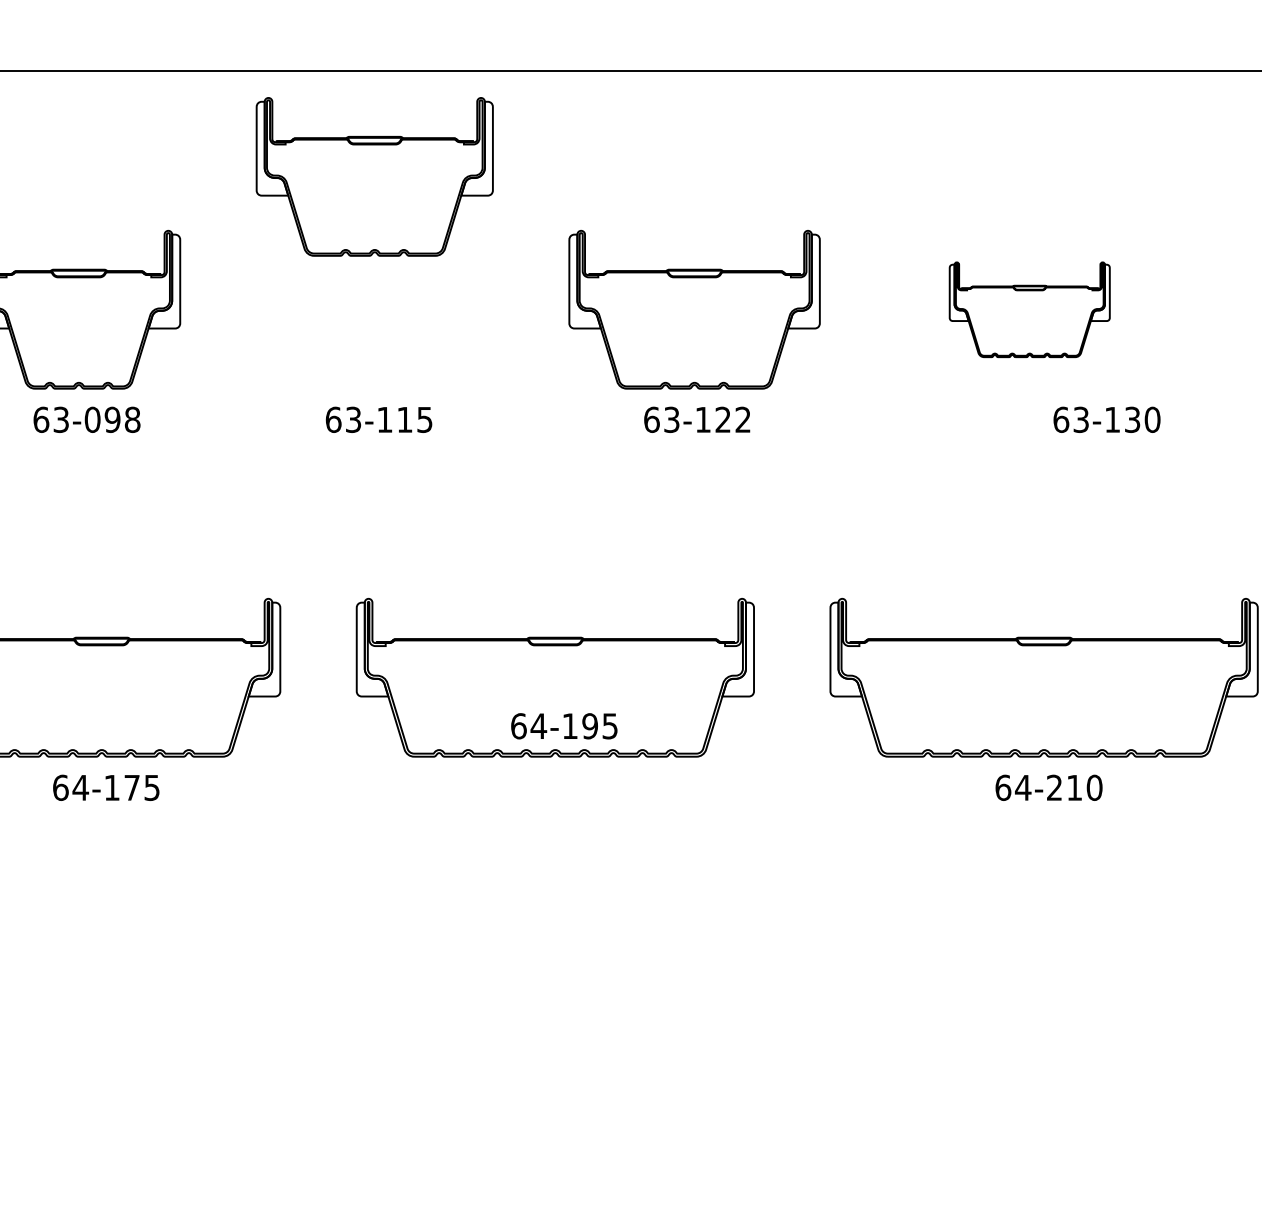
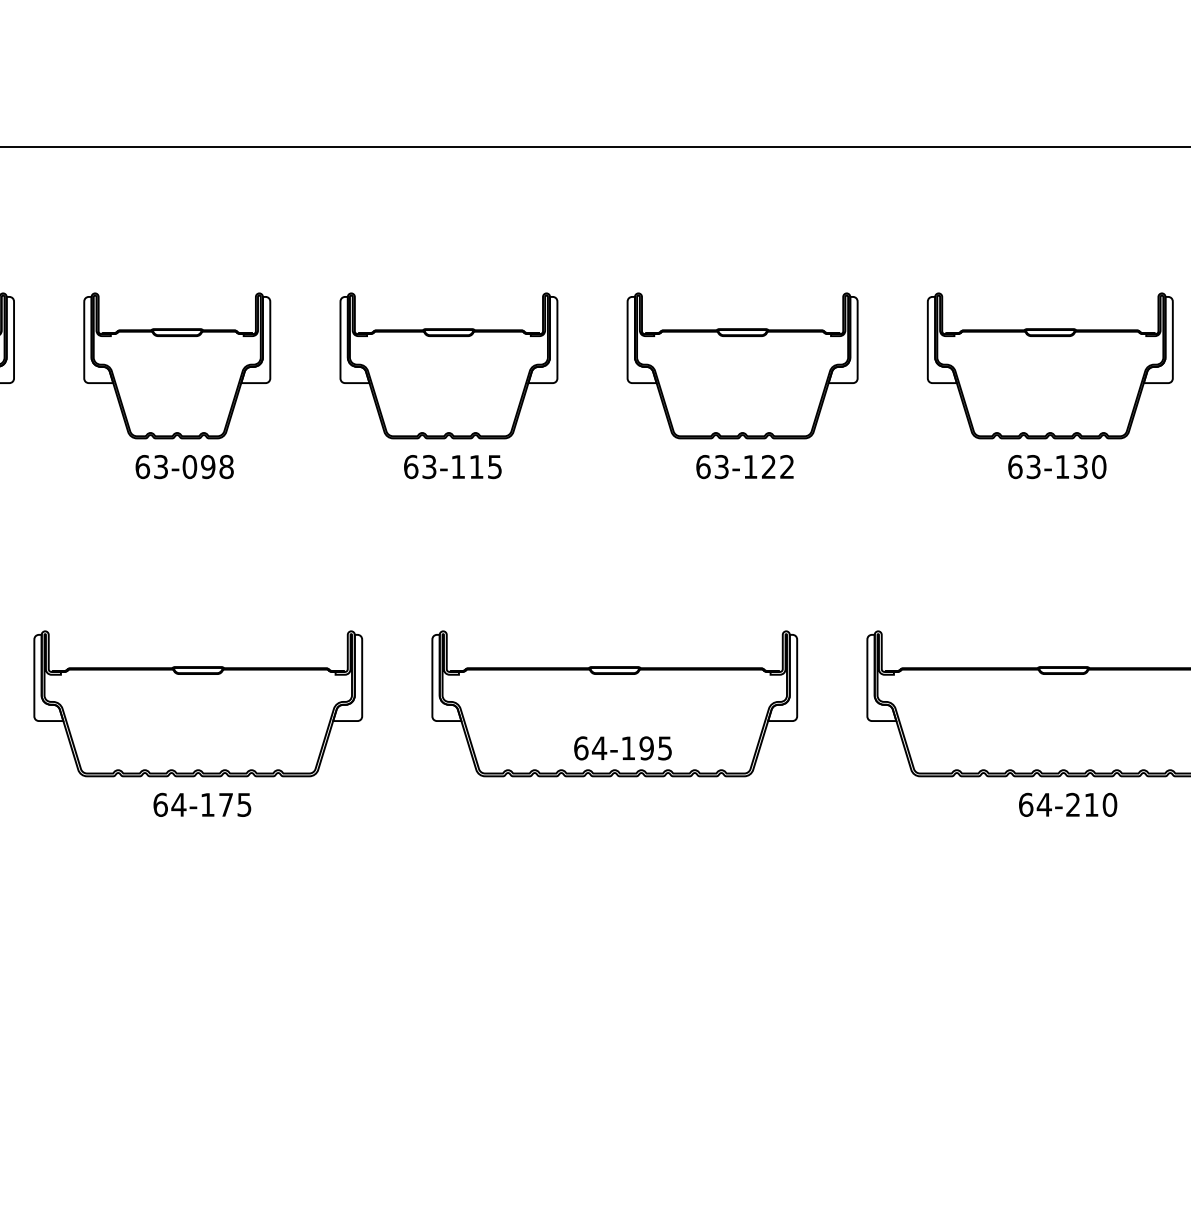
part: (374, 176) -> (448, 365), moved
part: (1029, 309) -> (1050, 365), size x1.67
text: (1107, 420) -> (1057, 467), moved

